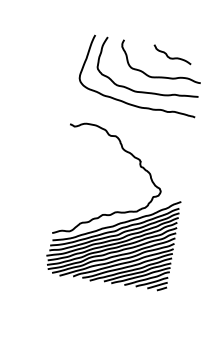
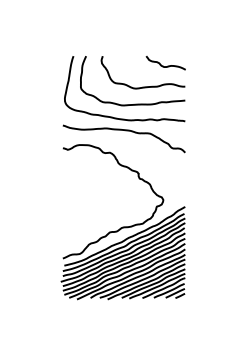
curve: (169, 56) -> (163, 65), moved
curve: (134, 117) -> (125, 131), added

